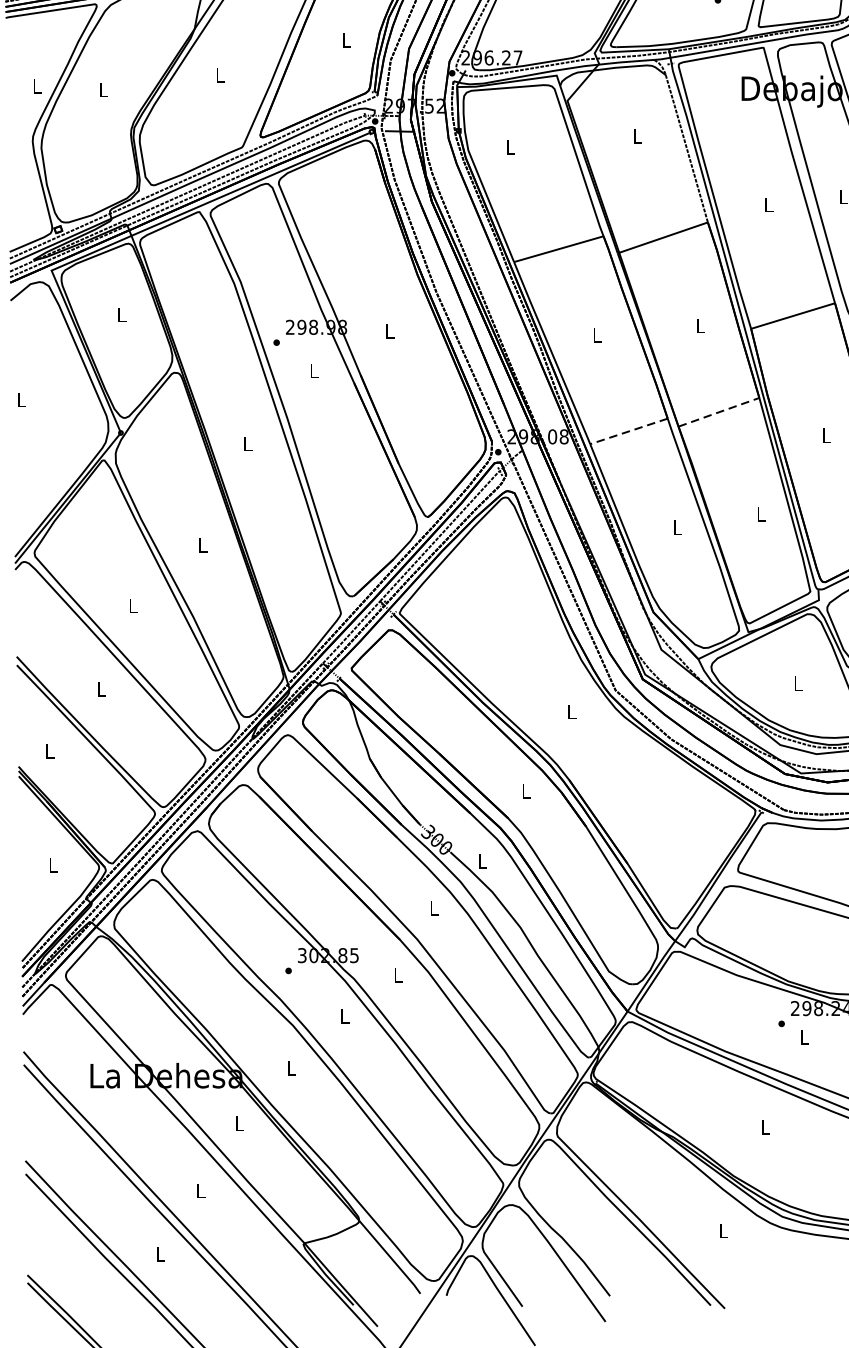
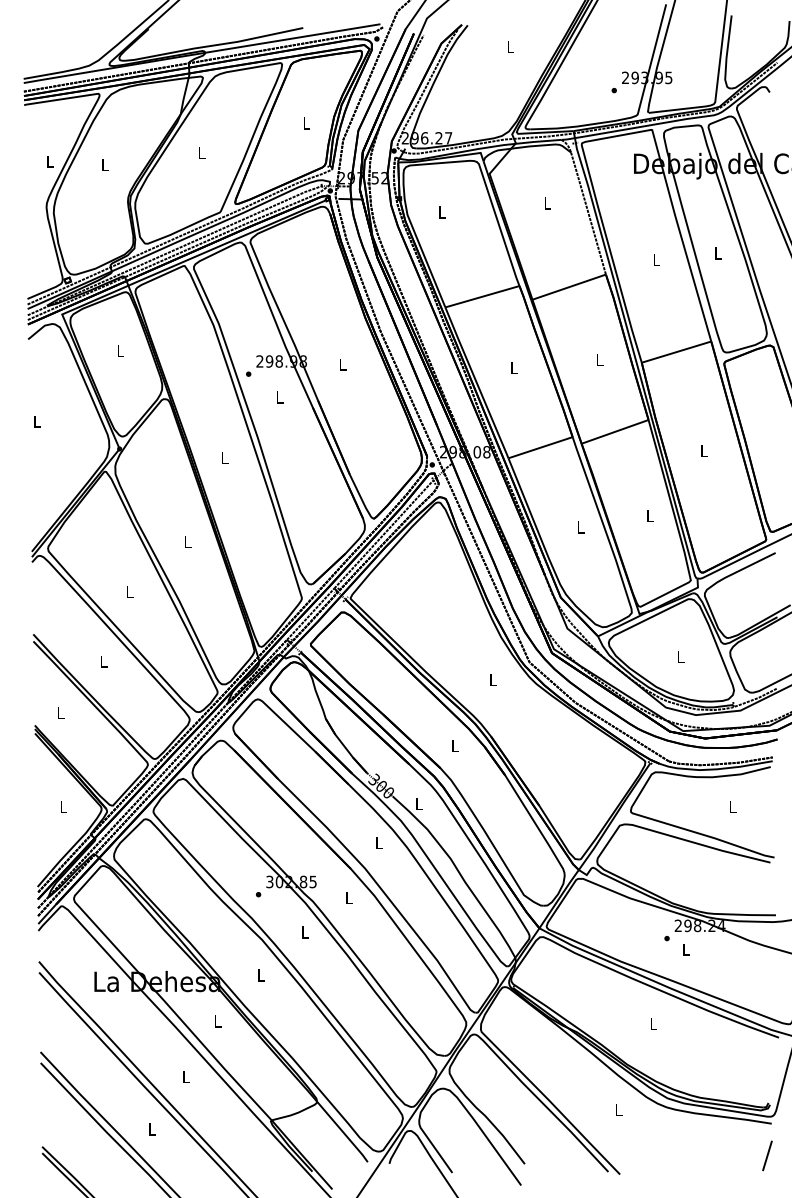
line: (719, 411) -> (615, 431), dashed -> solid
line: (628, 431) -> (540, 447), dashed -> solid

